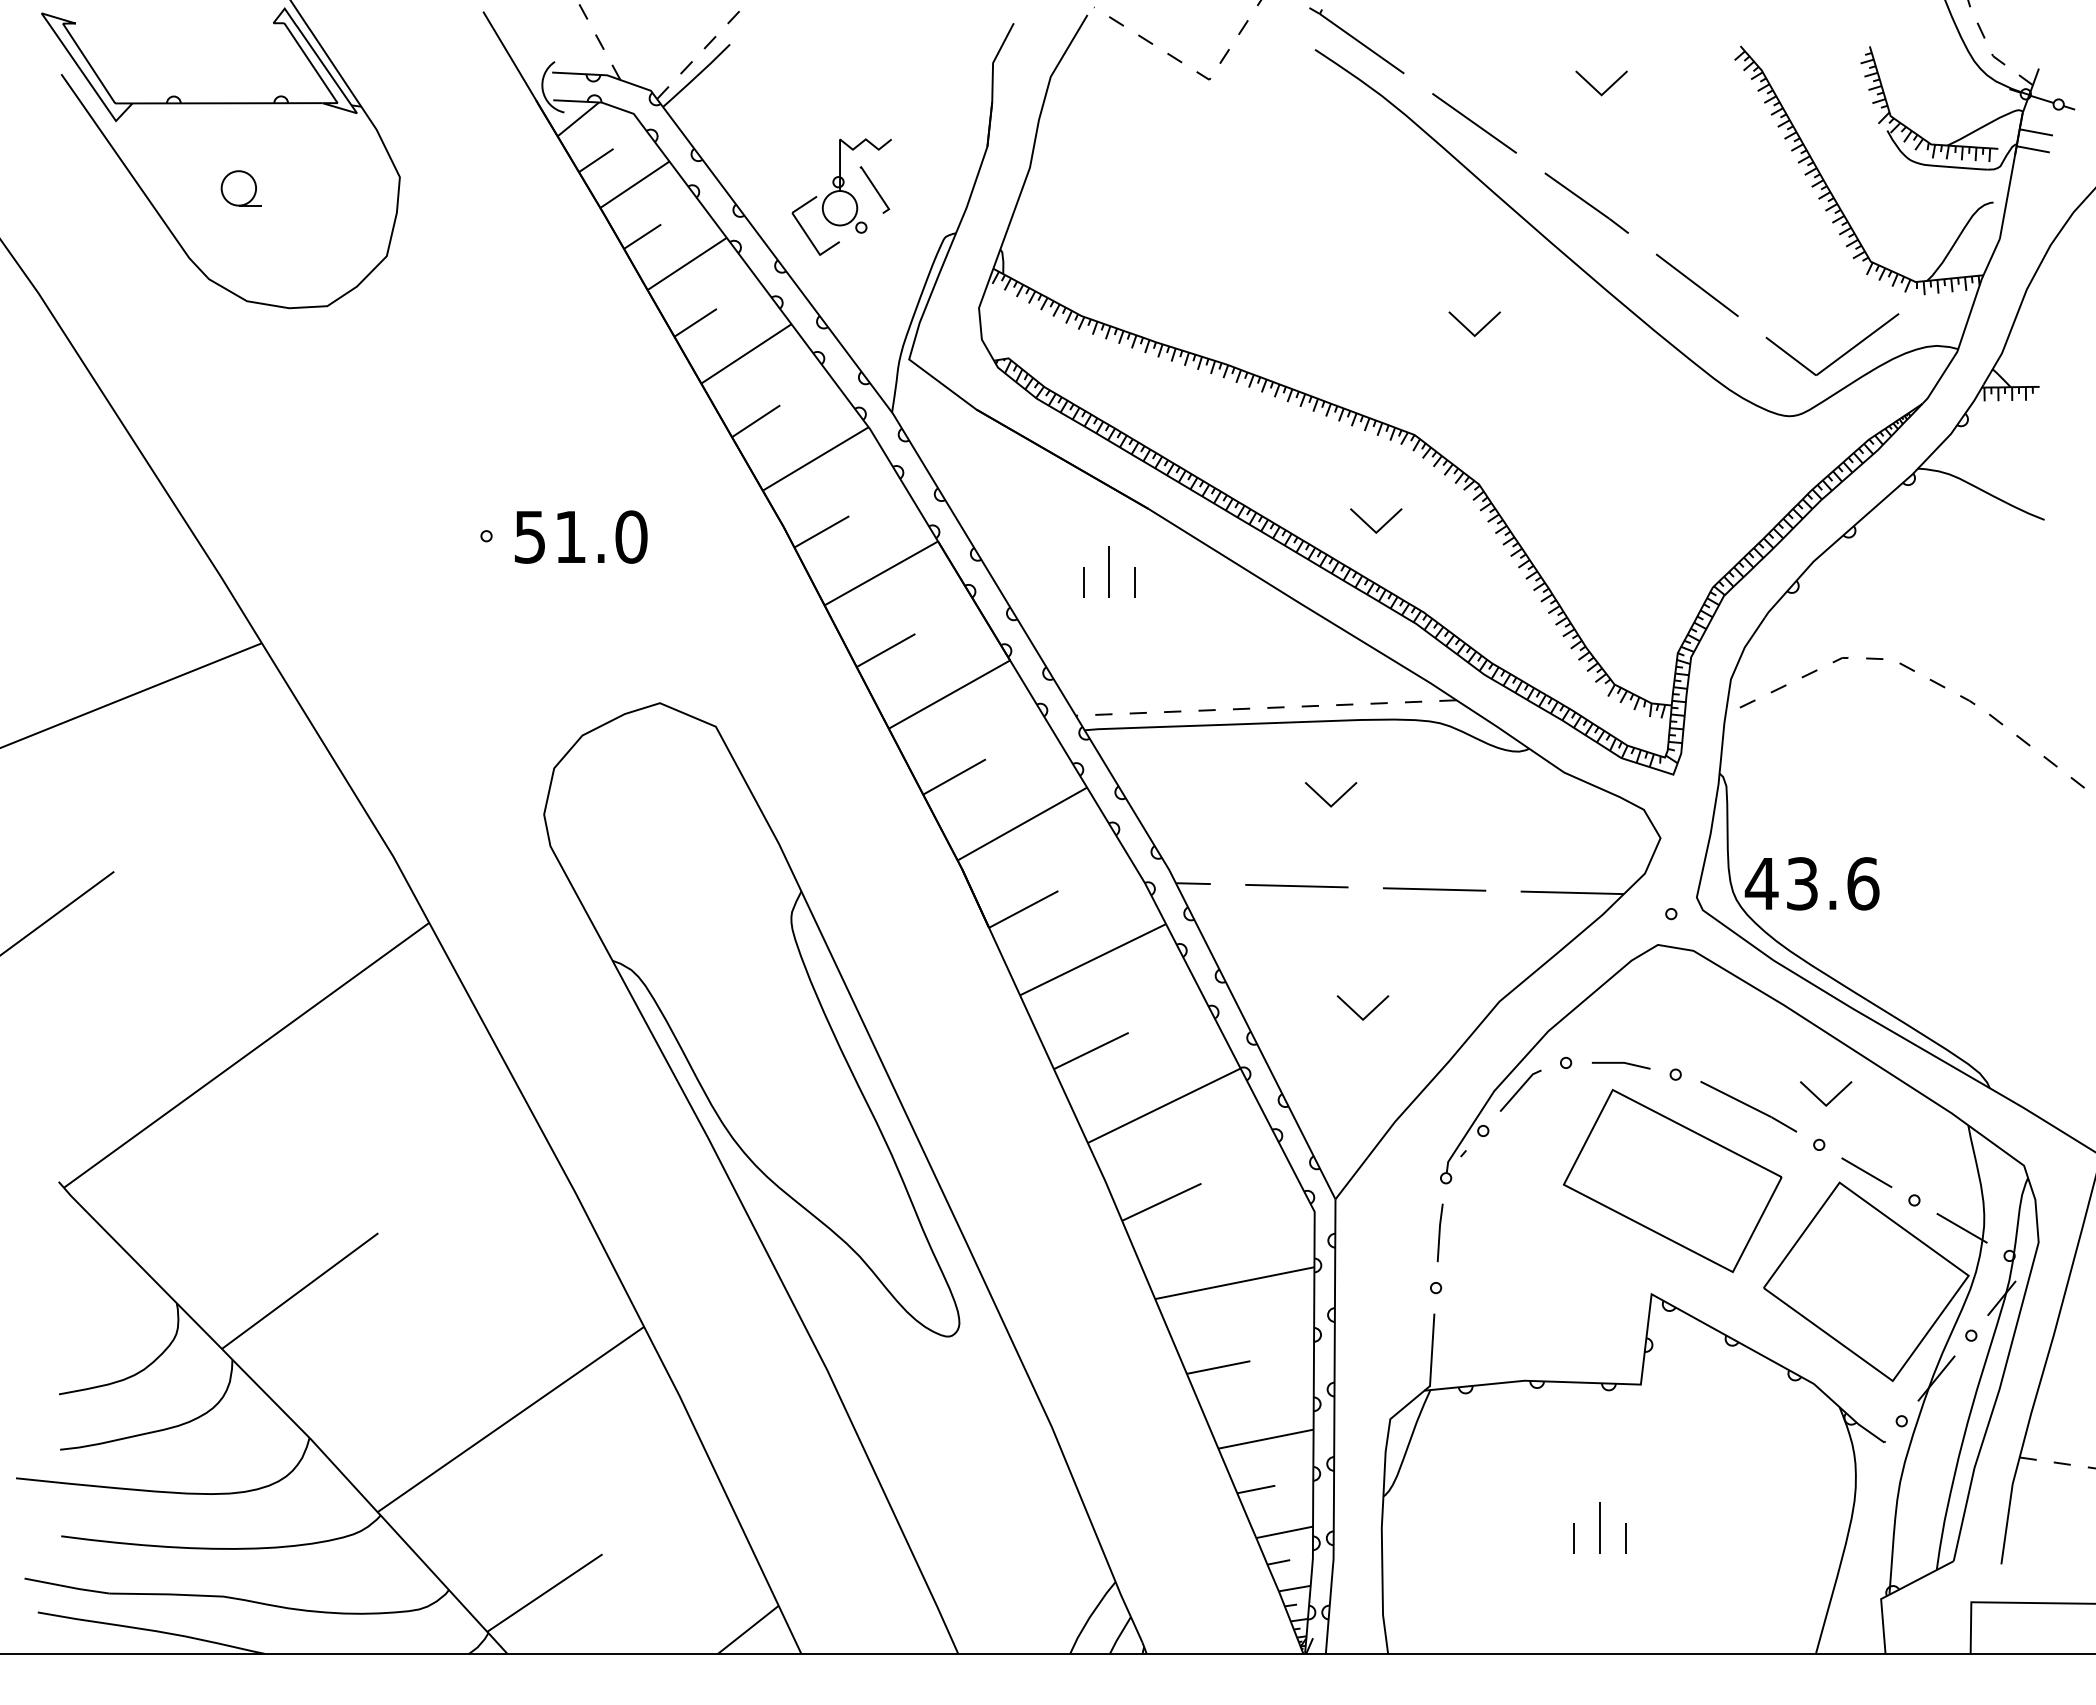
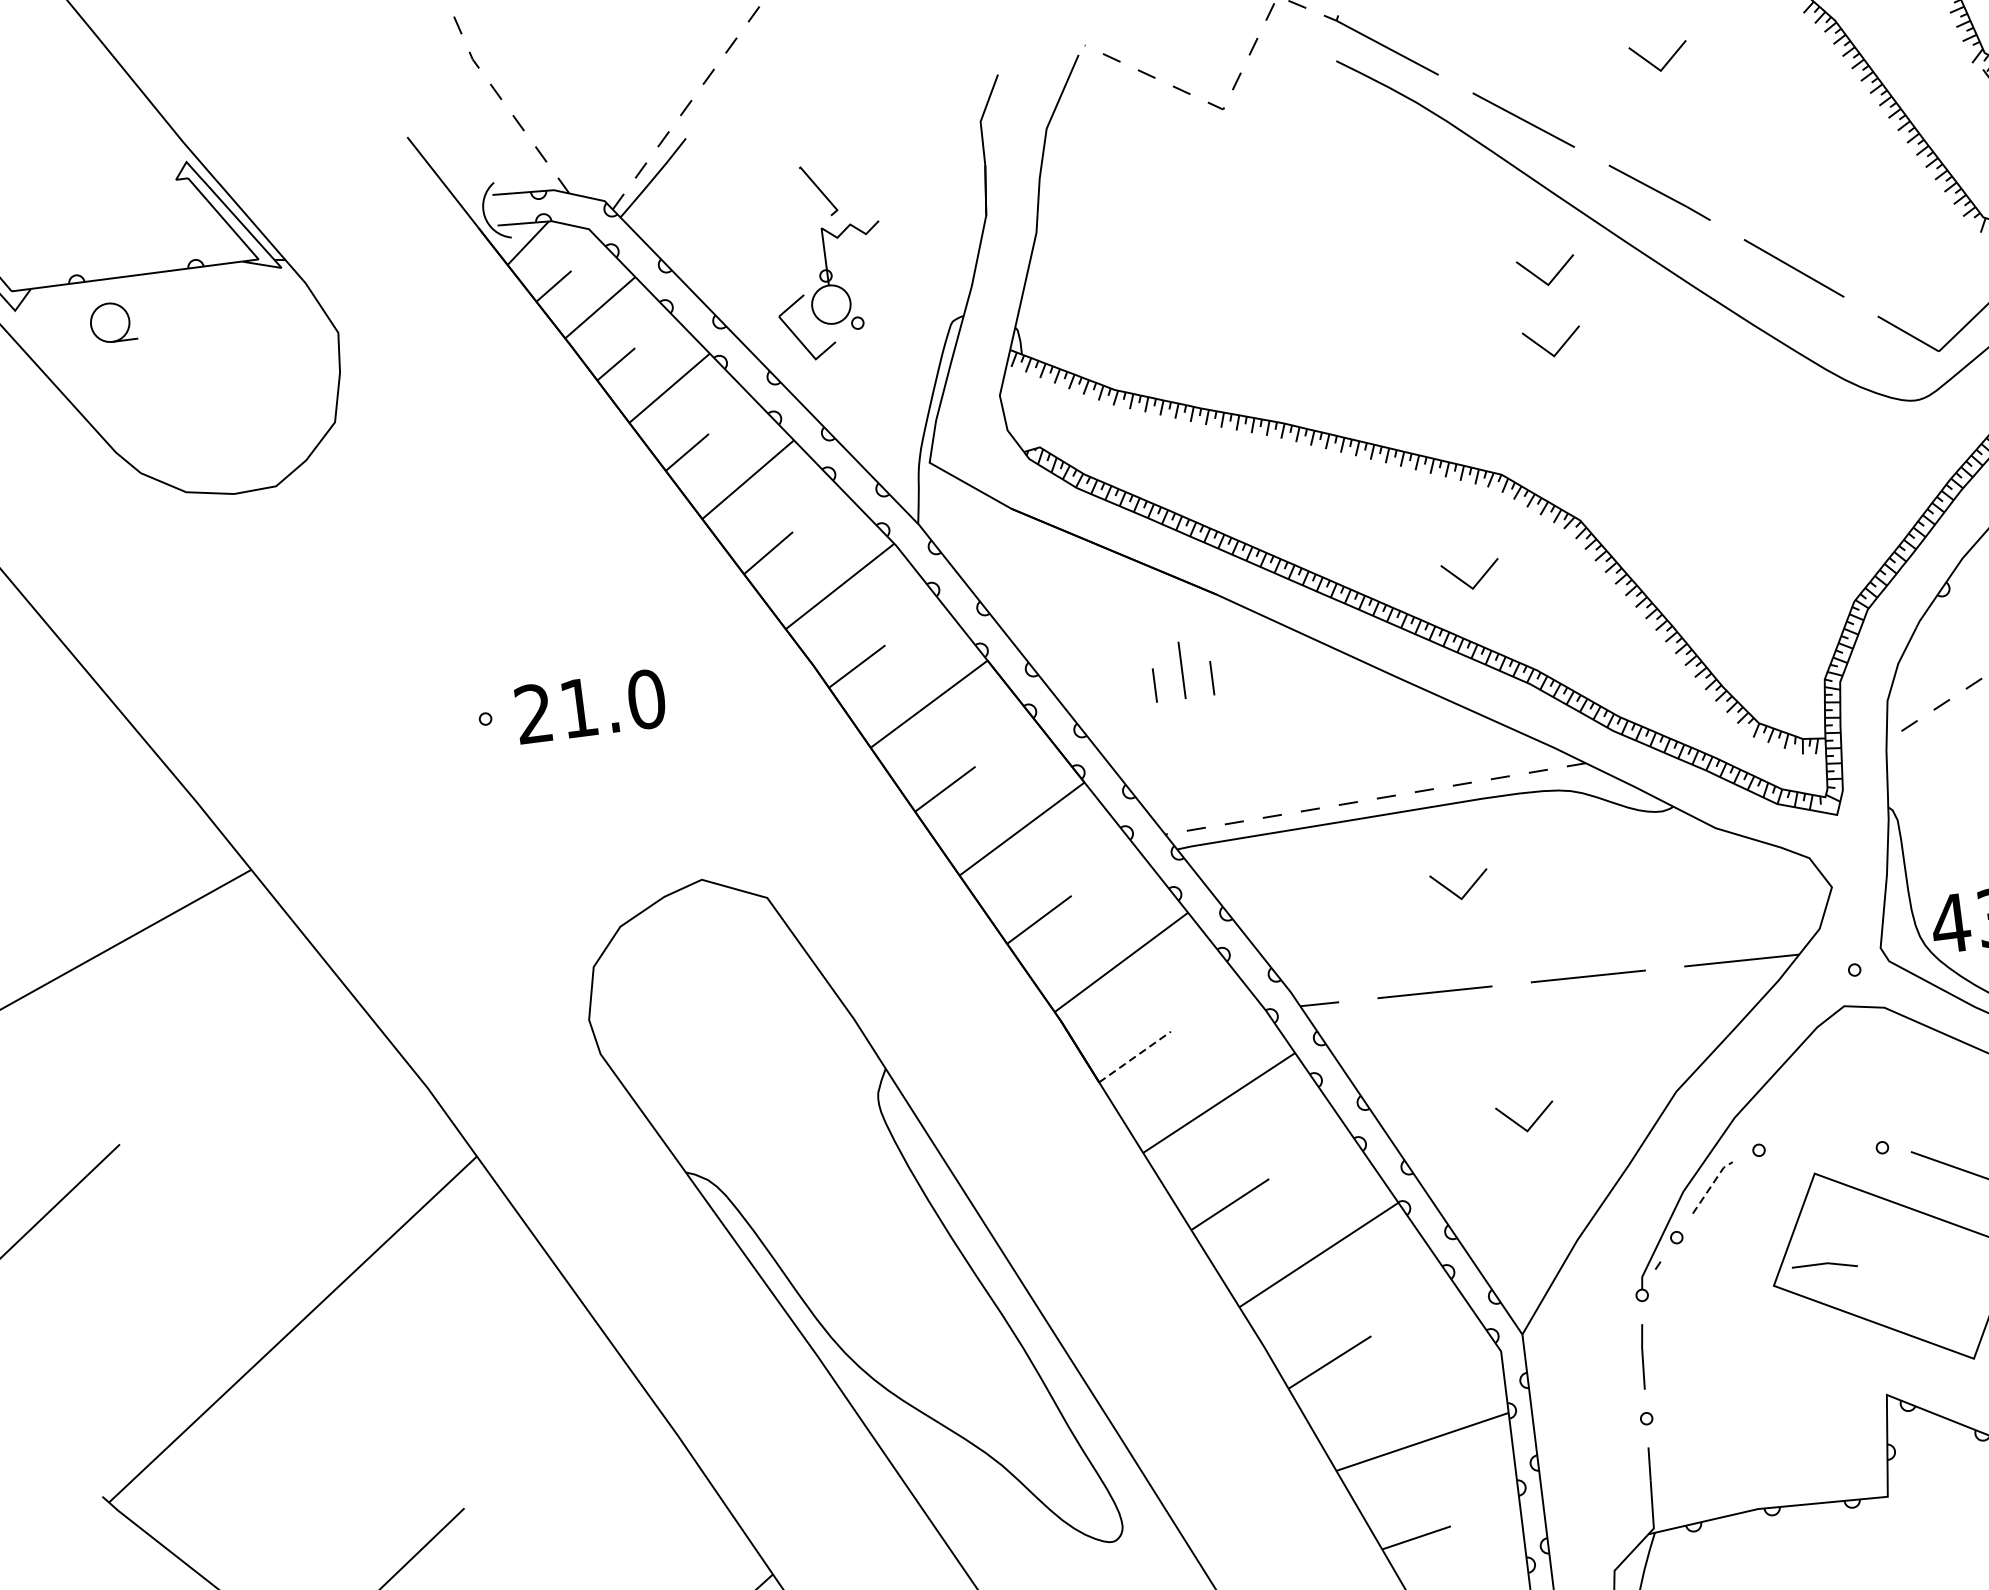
part: (240, 188) -> (112, 322), moved
line: (874, 189) -> (818, 190), moved
part: (1474, 267) -> (1544, 280), added
text: (529, 536) -> (533, 713), 51.0 -> 21.0
line: (1024, 909) -> (1135, 1056), solid -> dashed
line: (1620, 1063) -> (1823, 1264), moved
line: (1520, 1088) -> (1712, 1185), solid -> dashed

